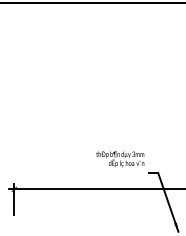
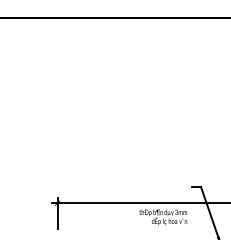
text: (120, 159) -> (163, 217), moved

